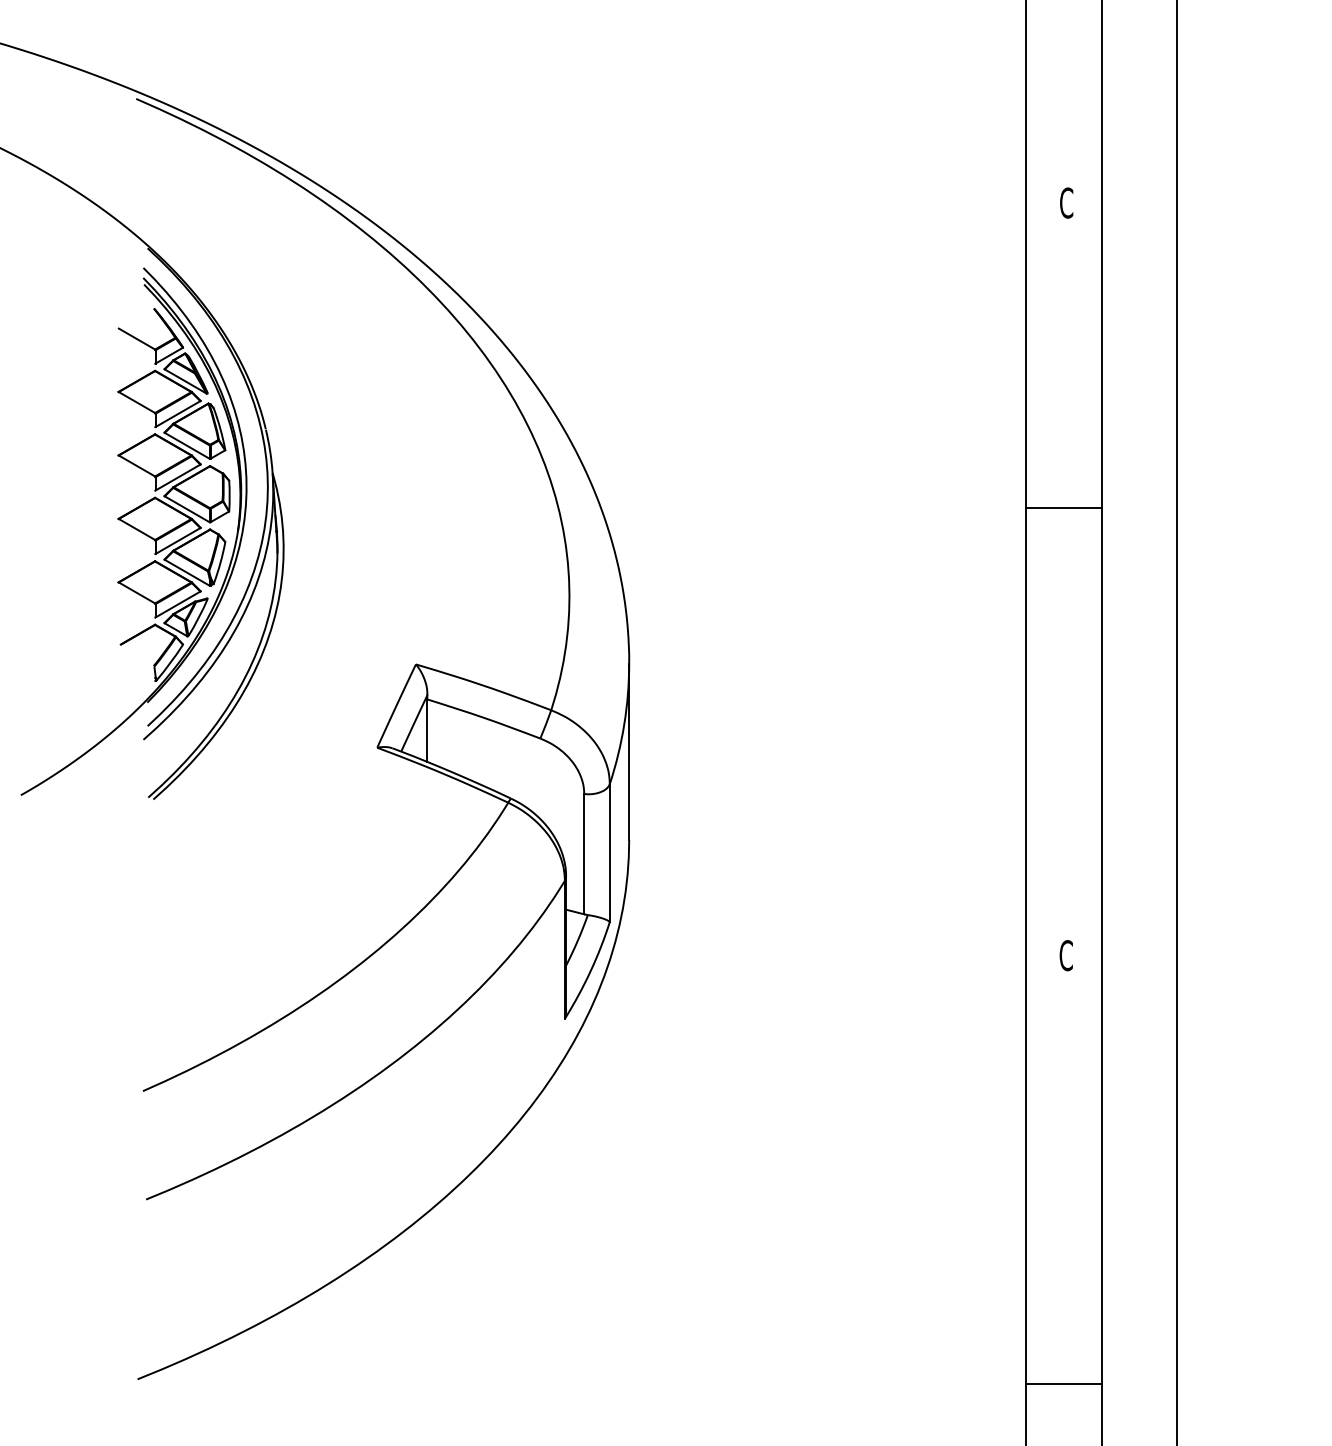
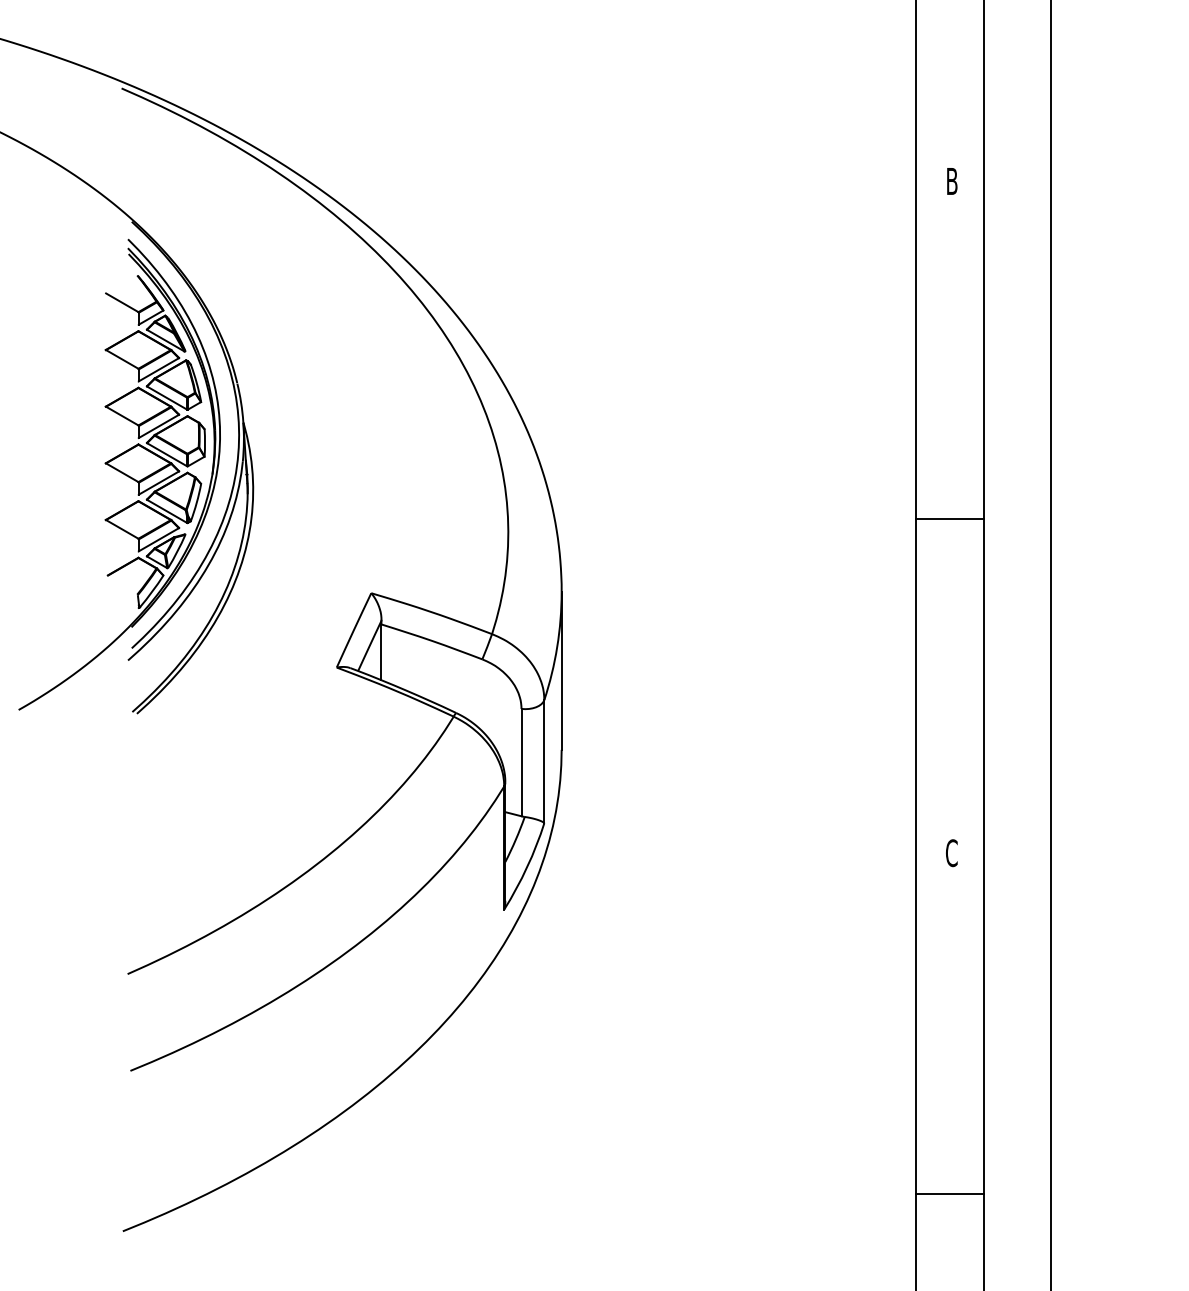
text: (1065, 203) -> (951, 181), C -> B
line: (1063, 507) -> (949, 518), moved
line: (1063, 1383) -> (949, 1193), moved

